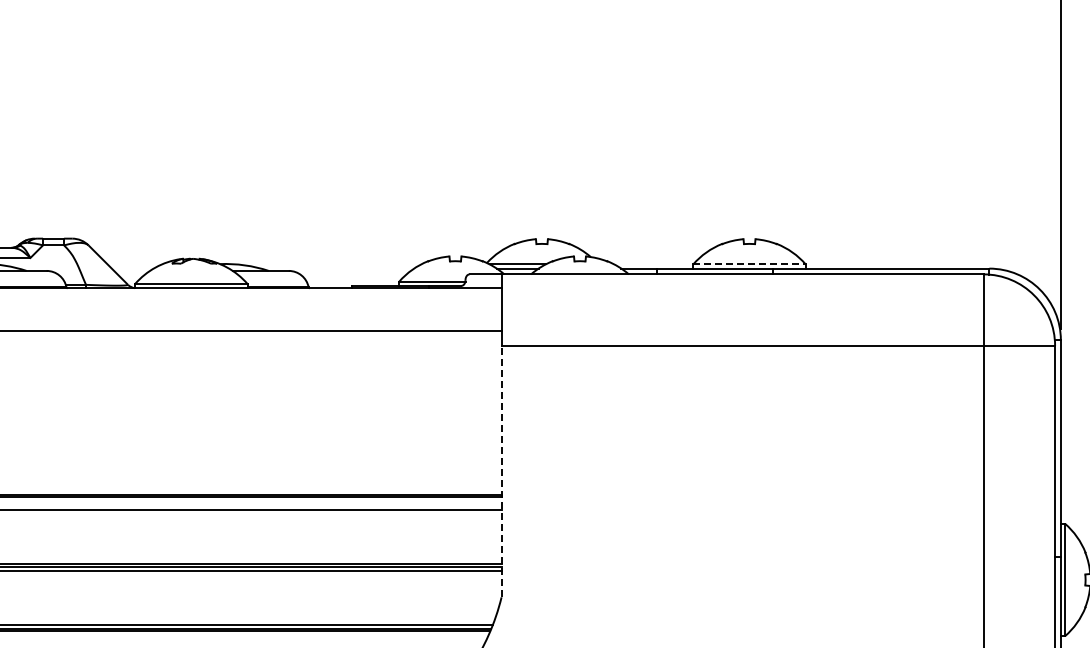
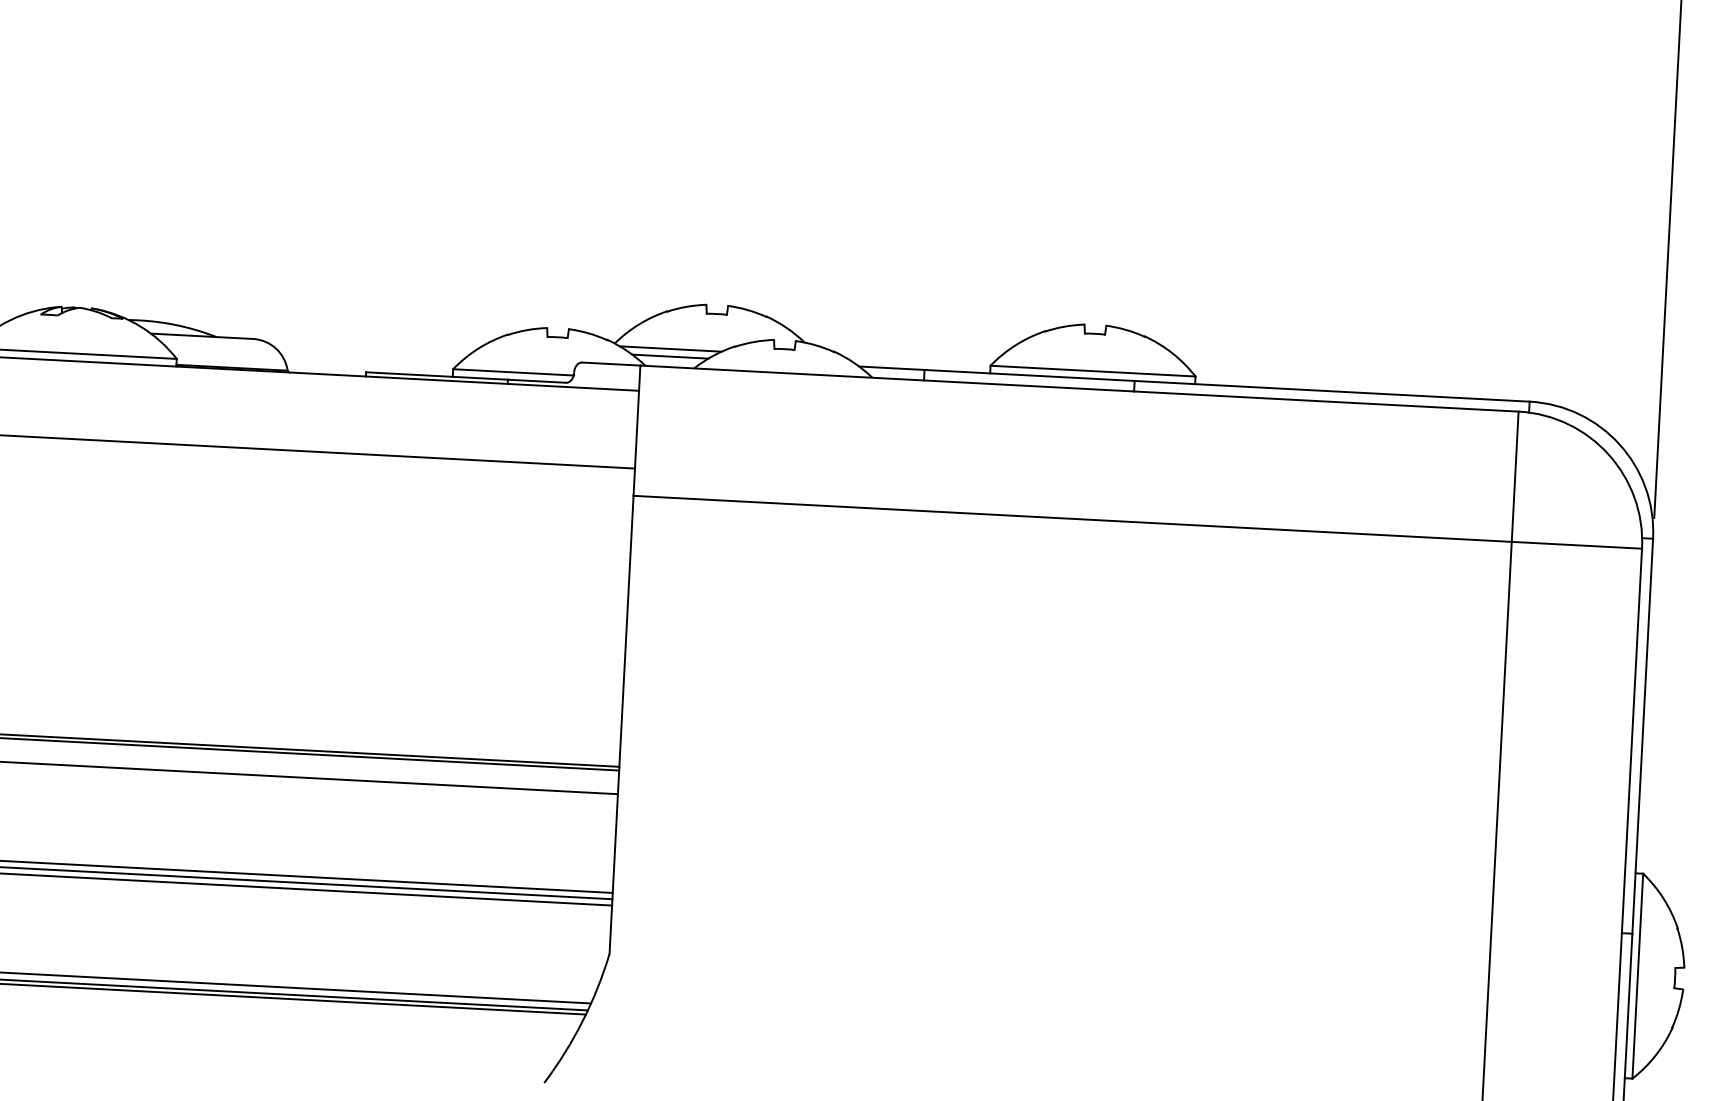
line: (750, 264) -> (1094, 371), dashed -> solid
line: (501, 471) -> (621, 724), dashed -> solid

